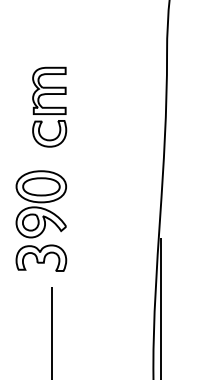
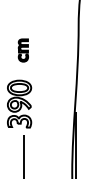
part: (49, 107) -> (23, 50), size x0.6

